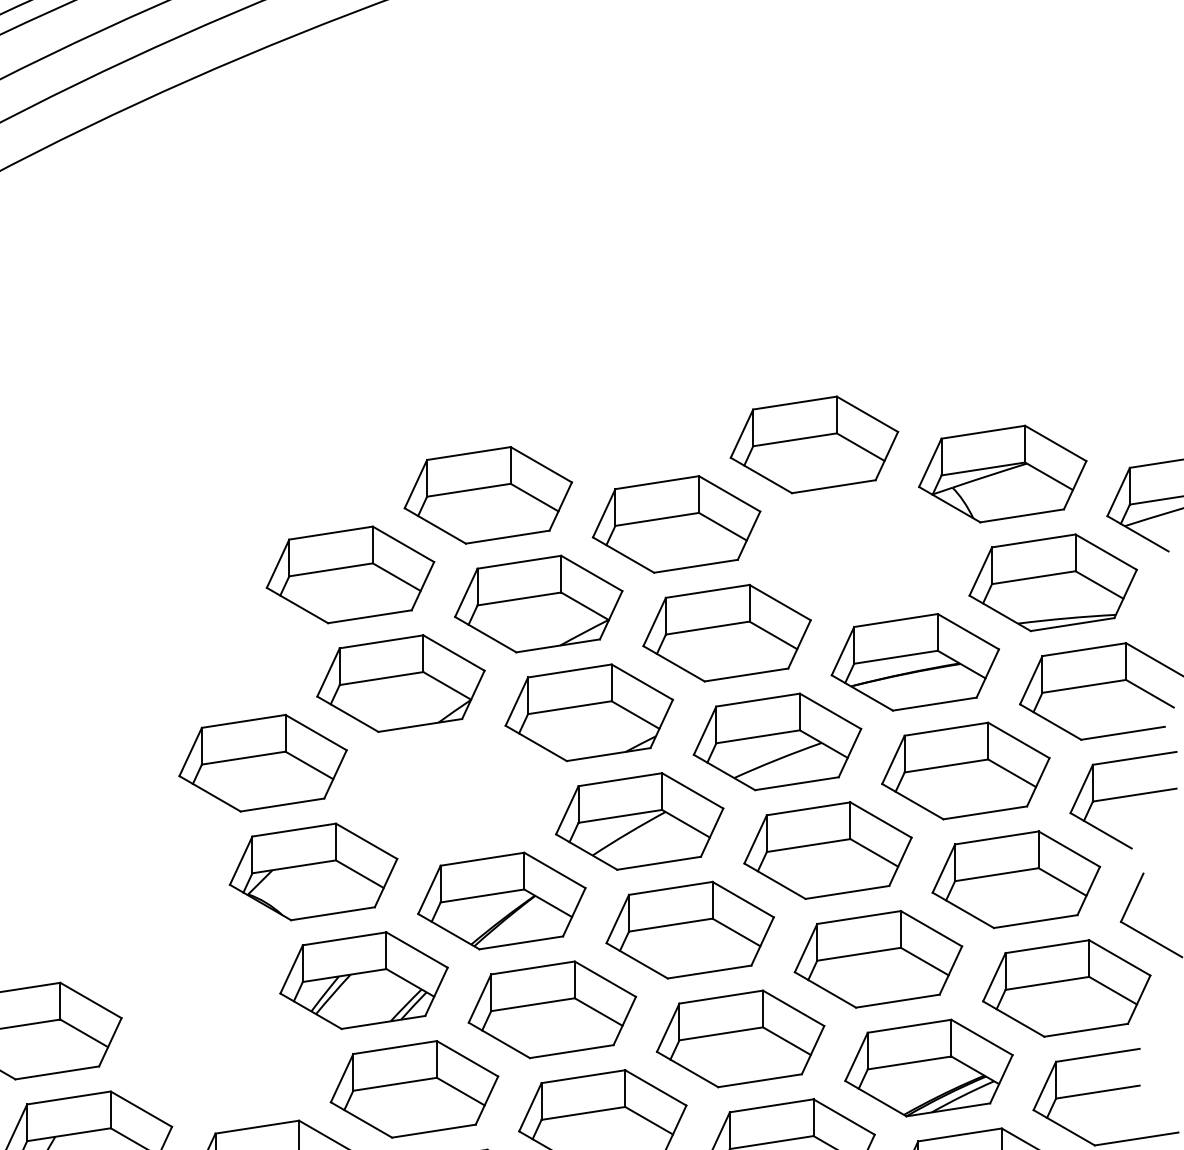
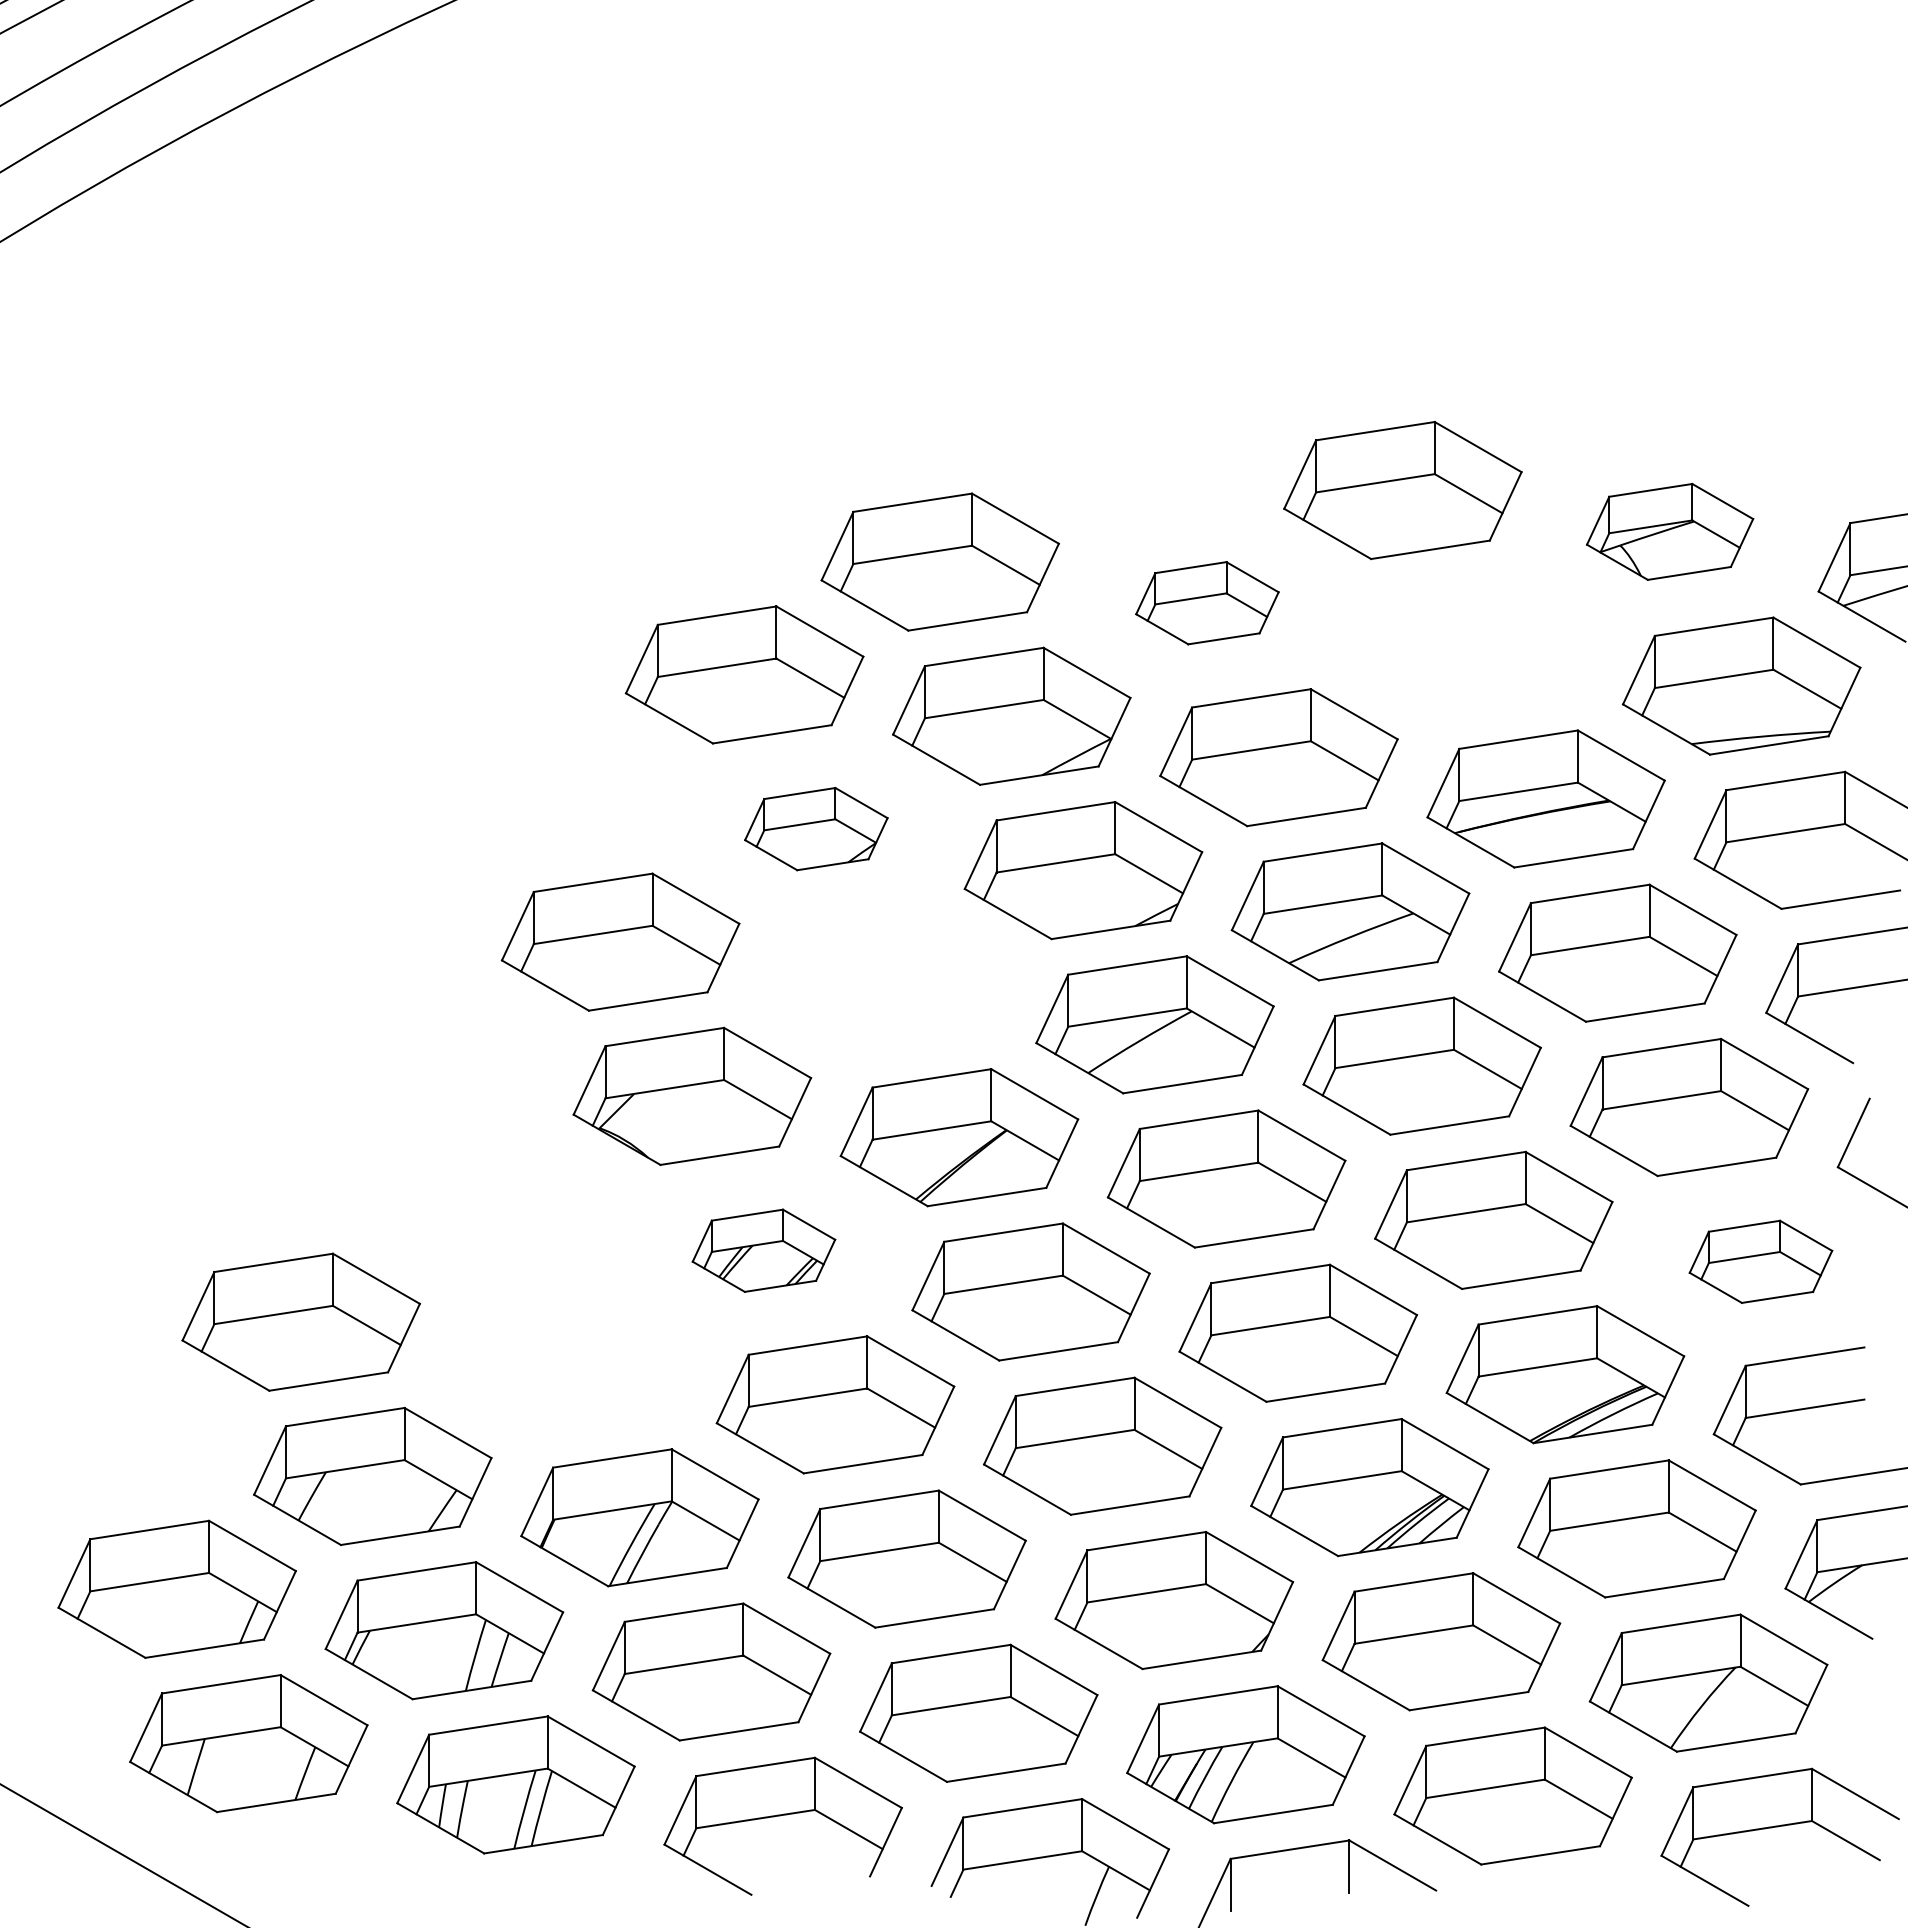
part: (1002, 473) -> (1669, 531), size x0.7
part: (676, 523) -> (1207, 602), size x0.6
part: (401, 683) -> (816, 828), size x0.6
part: (363, 980) -> (763, 1250), size x0.6
part: (1066, 988) -> (1760, 1261), size x0.6

